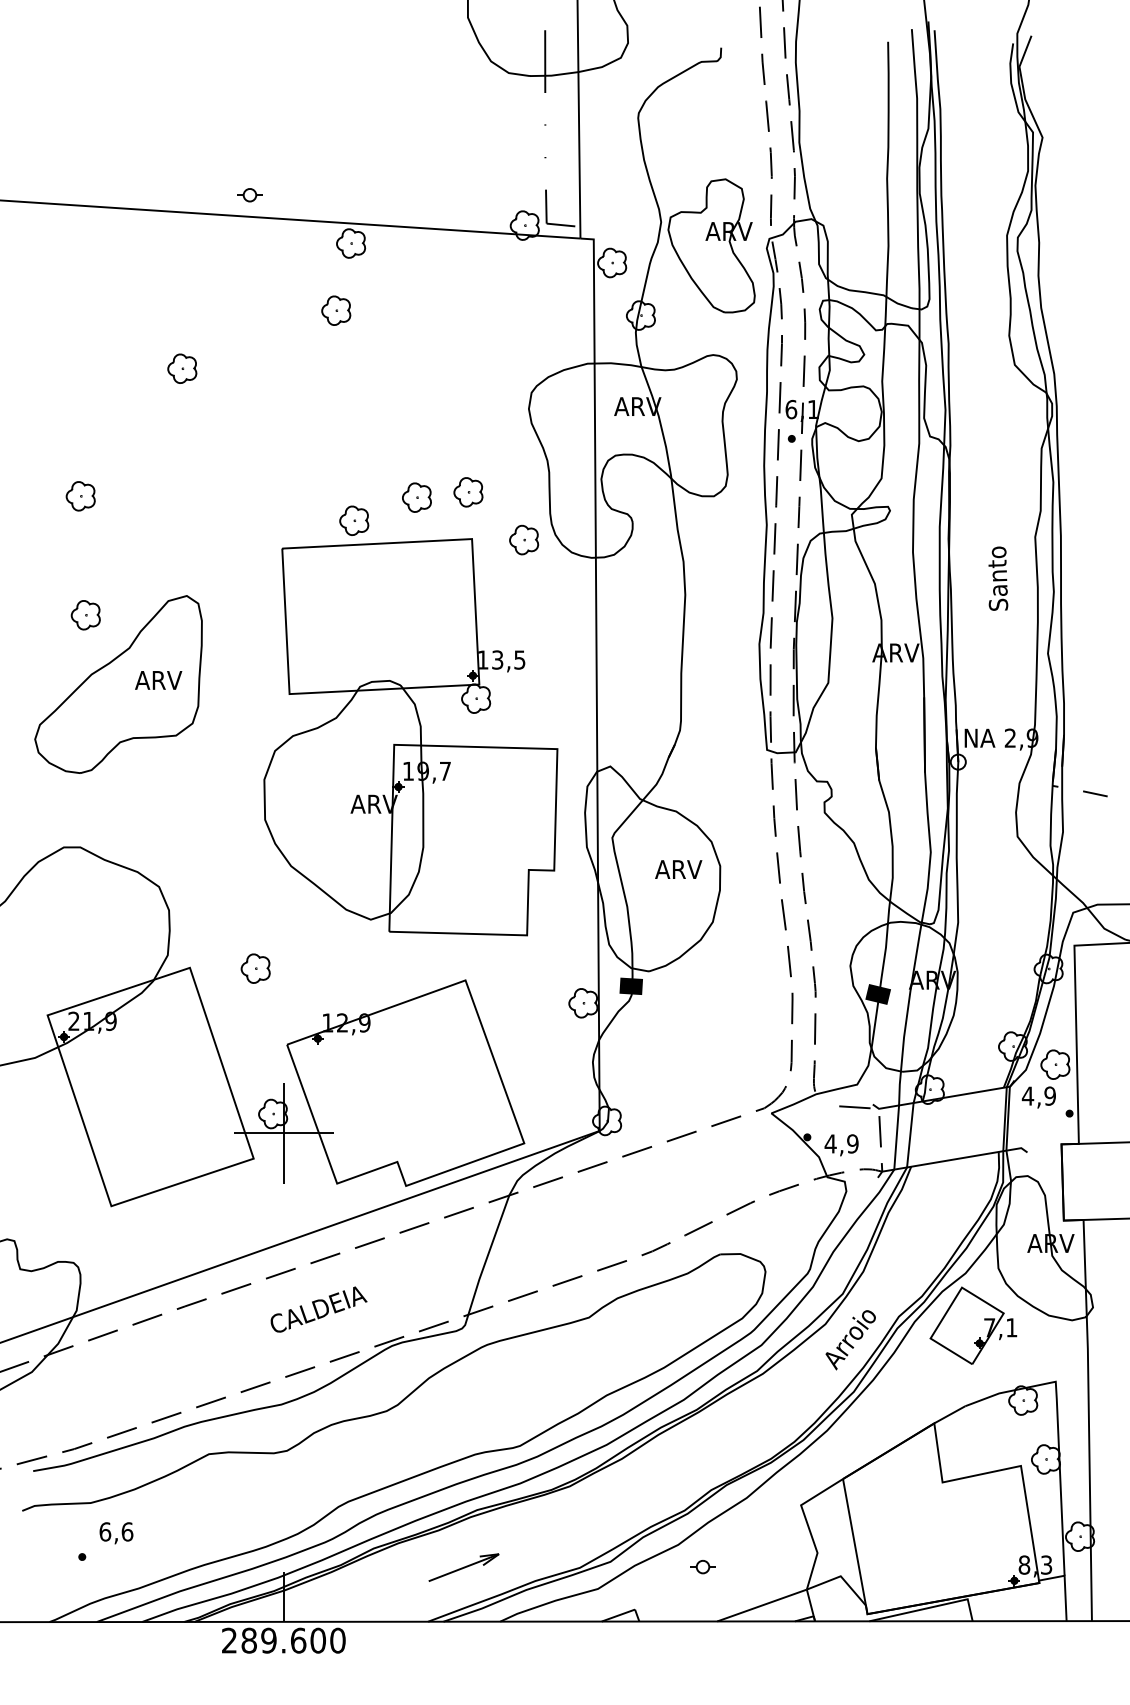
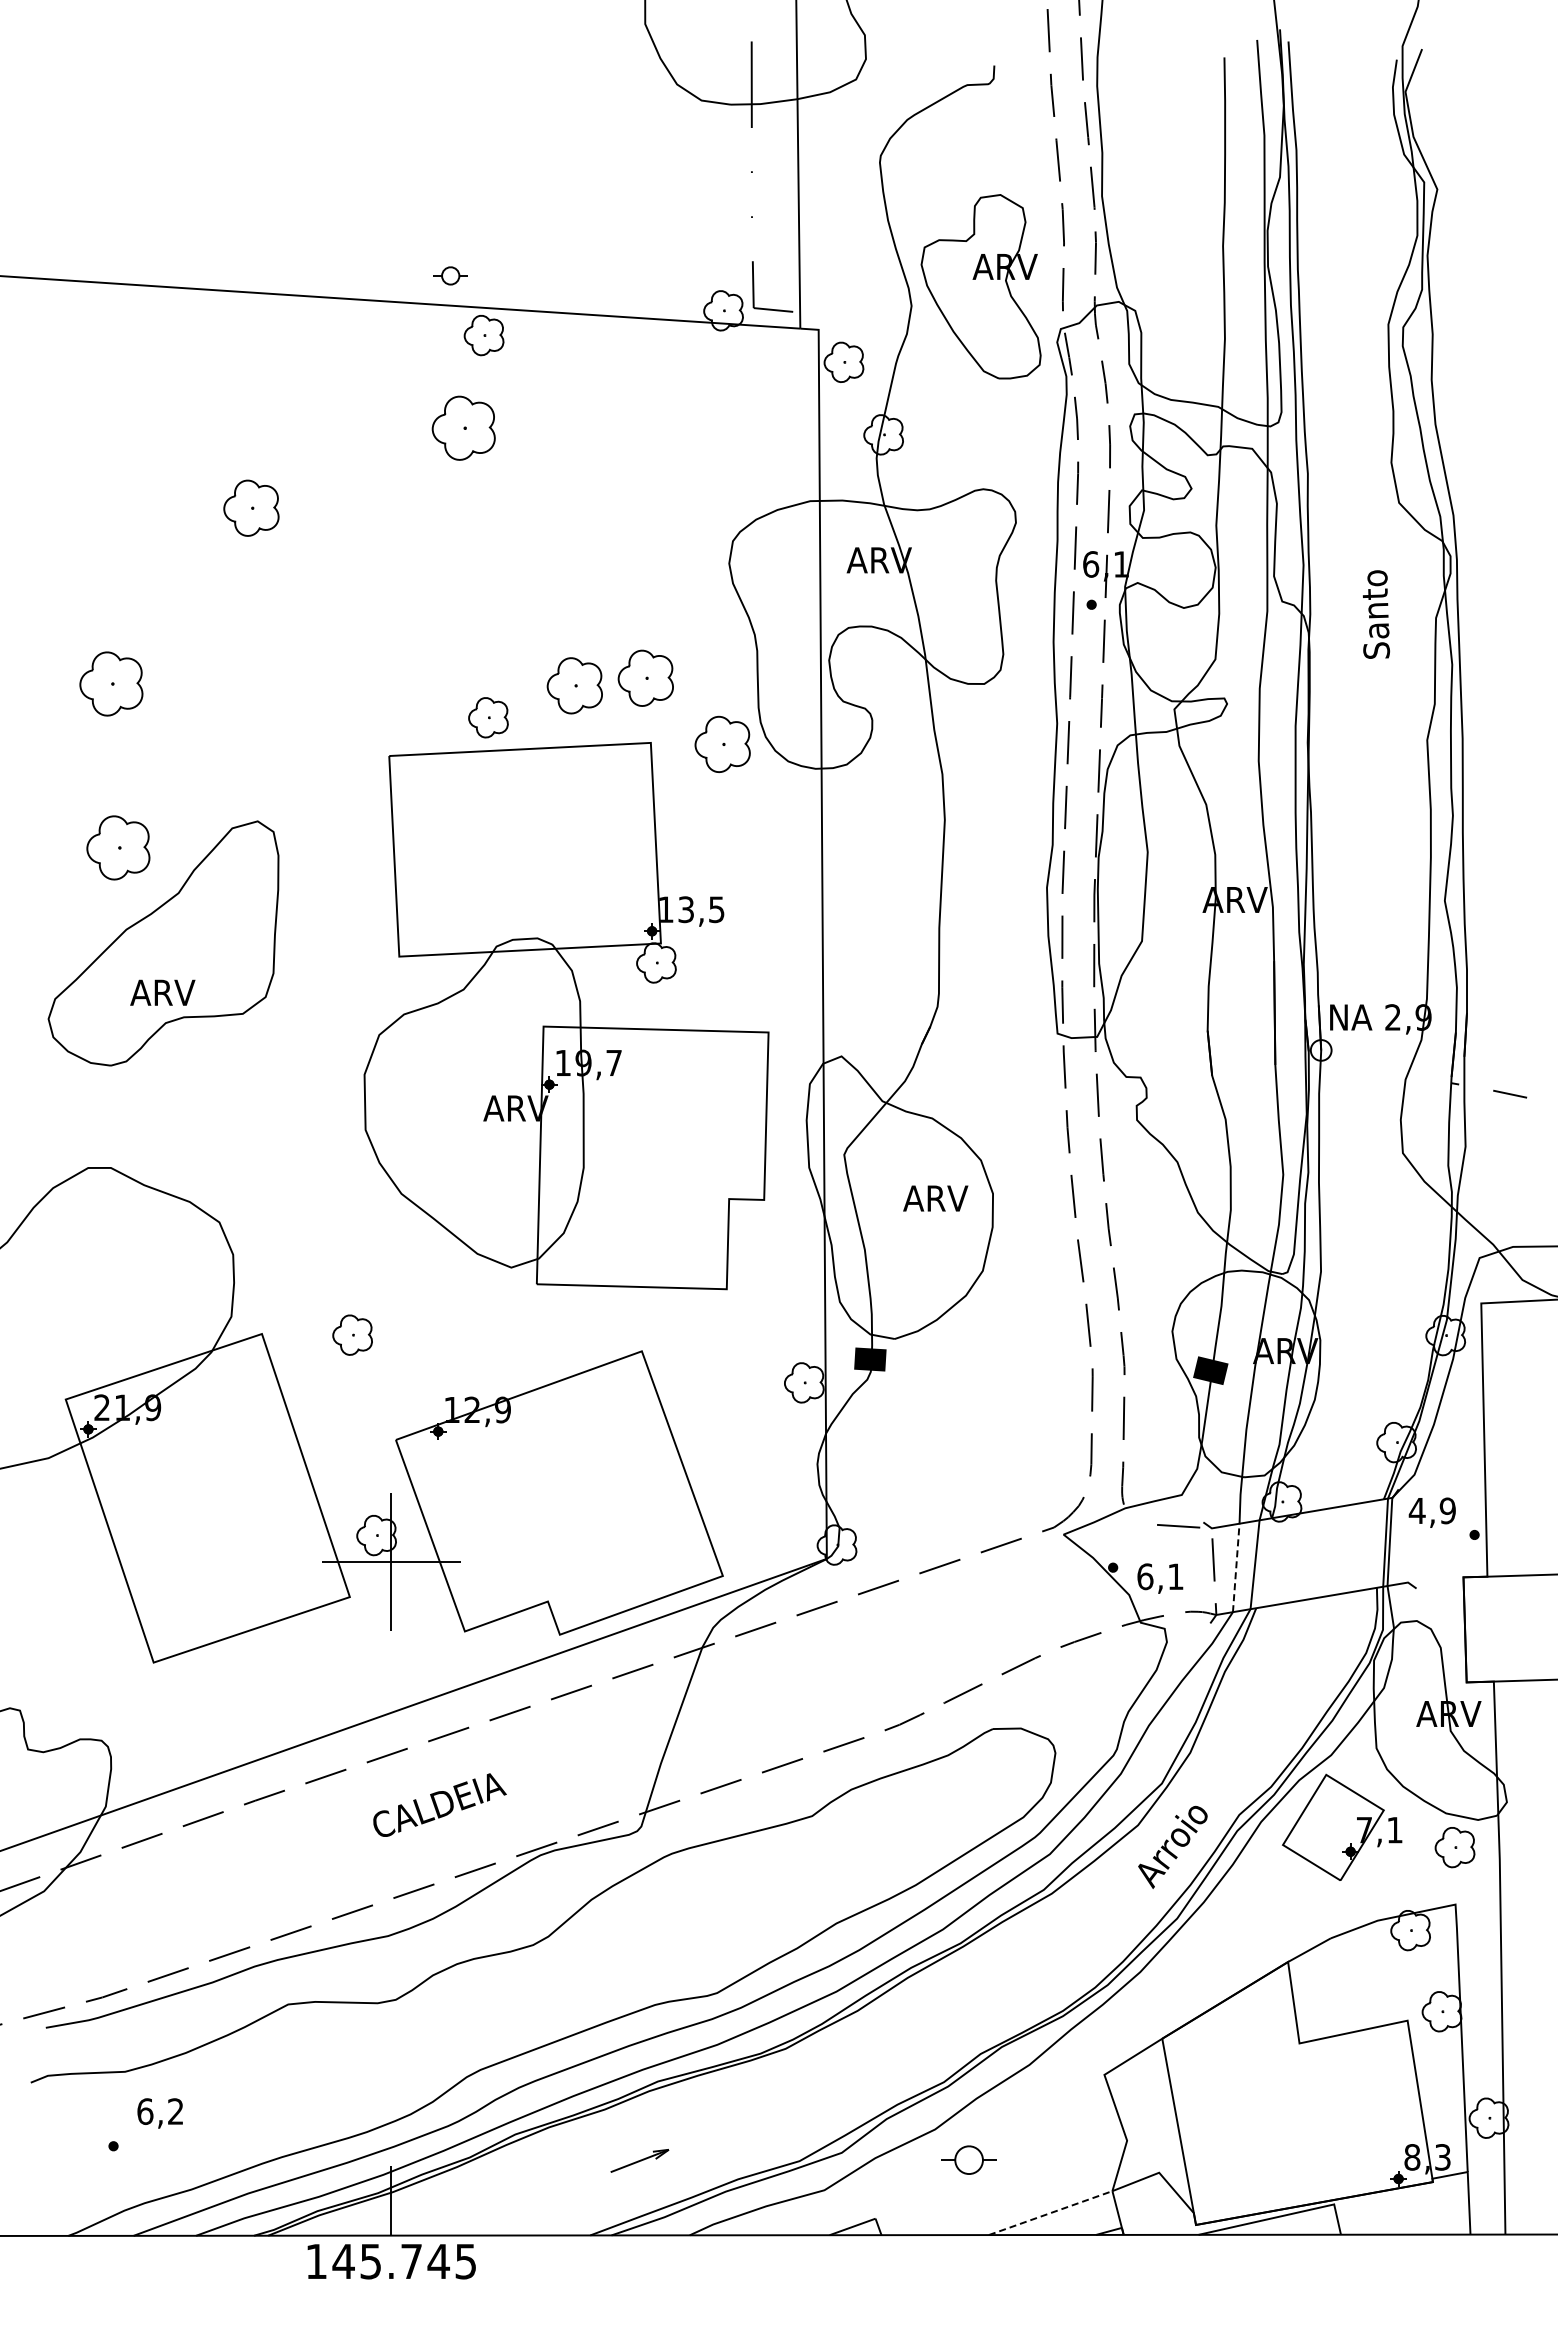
part: (249, 194) -> (450, 275), moved
part: (711, 245) -> (980, 286), moved
part: (336, 310) -> (463, 427), size x1.6
part: (182, 368) -> (251, 507), size x1.4
part: (468, 492) -> (645, 678), size x1.4
part: (80, 495) -> (111, 683), size x1.6
part: (416, 497) -> (574, 685), size x1.4
part: (524, 539) -> (722, 743), size x1.4
text: (998, 578) -> (1376, 614), moved
part: (85, 614) -> (118, 847), size x1.6
text: (158, 680) -> (162, 992), moved
part: (1055, 1064) -> (1454, 1847), moved
line: (896, 1137) -> (1236, 1567), solid -> dashed
text: (841, 1143) -> (1159, 1576), 4,9 -> 6,1
text: (127, 1531) -> (175, 2111), 6,6 -> 6,2
part: (703, 1566) -> (969, 2159), size x1.6
part: (463, 1567) -> (639, 2160), size x0.6
line: (761, 1605) -> (1050, 2213), solid -> dashed
text: (283, 1640) -> (391, 2261), 289.600 -> 145.745

